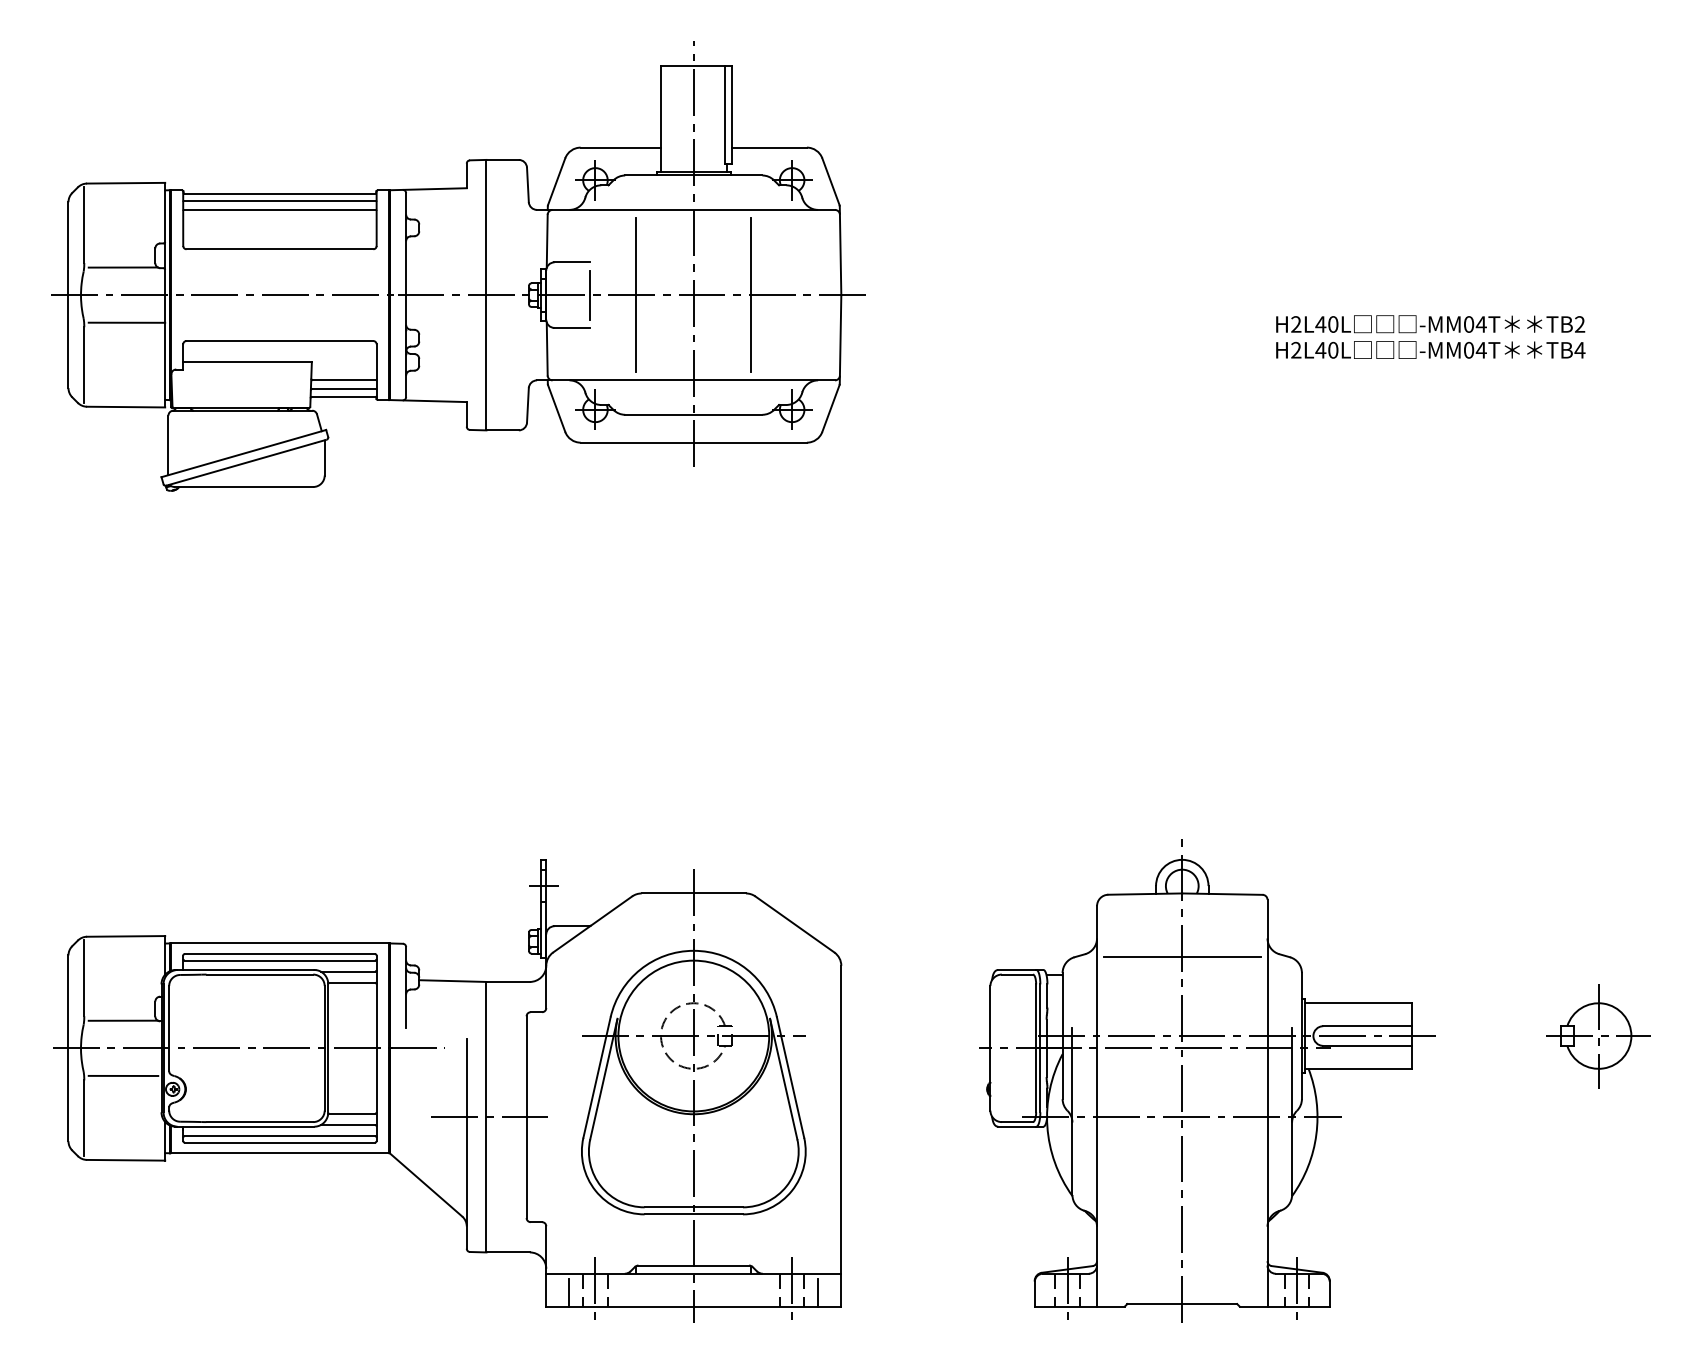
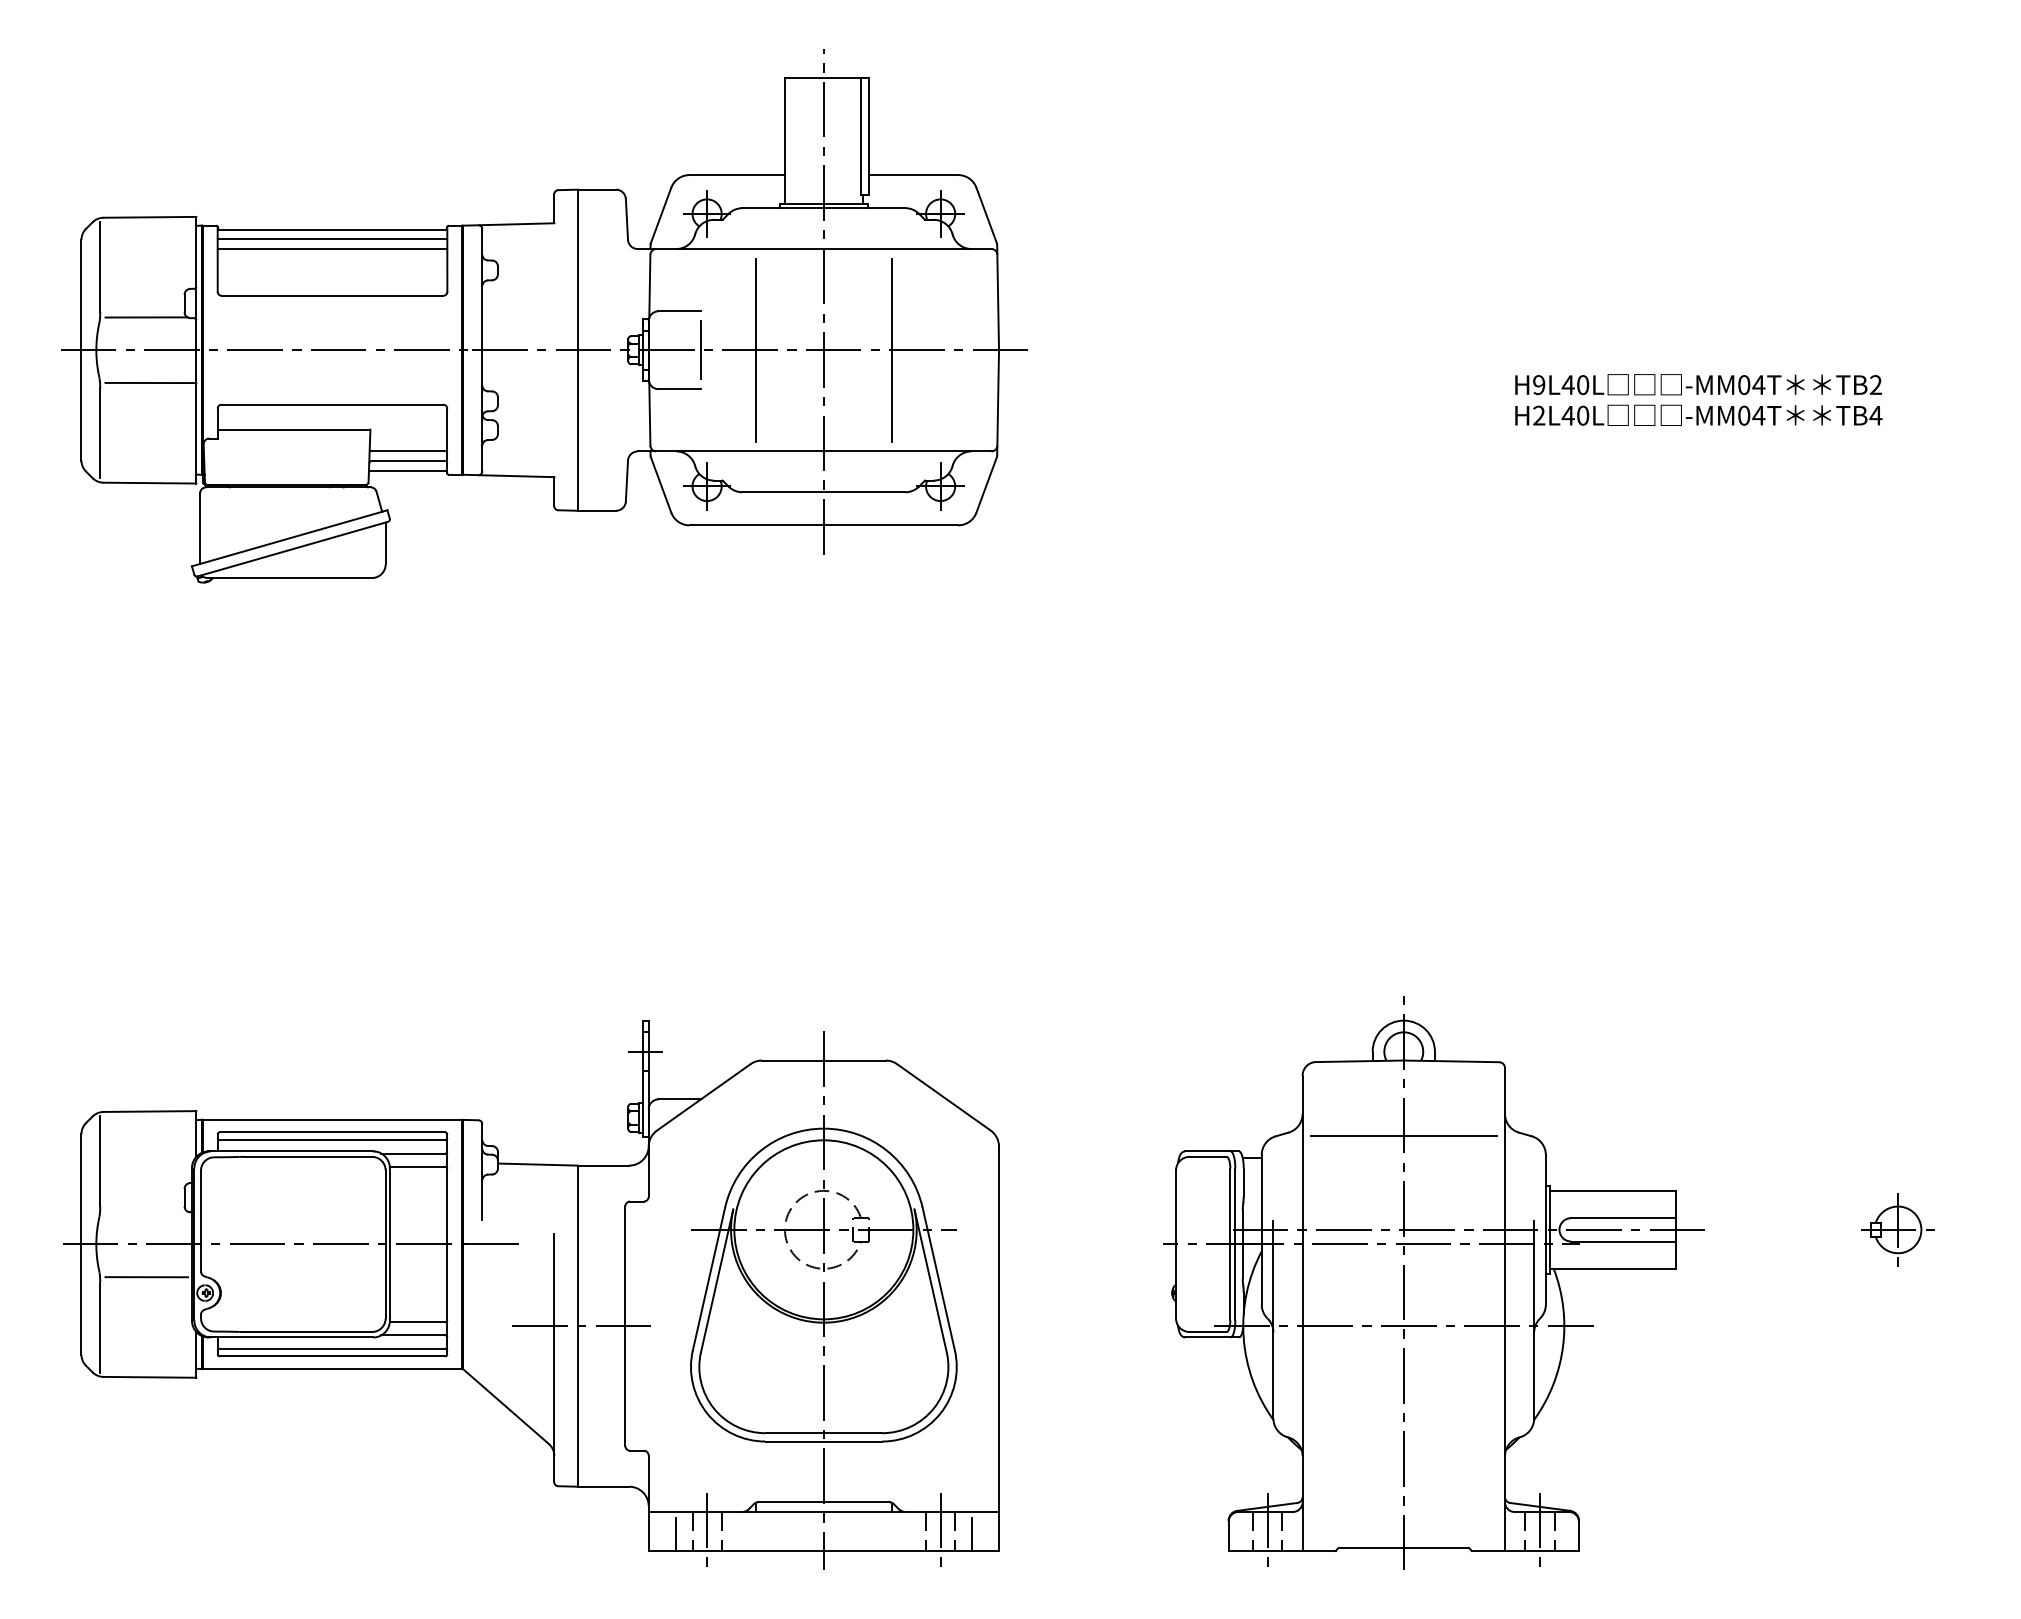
text: (1296, 324) -> (1539, 385), H2L40L -> H9L40L
line: (123, 1020) -> (146, 1211), removed
part: (1598, 1035) -> (1897, 1229), size x0.6

